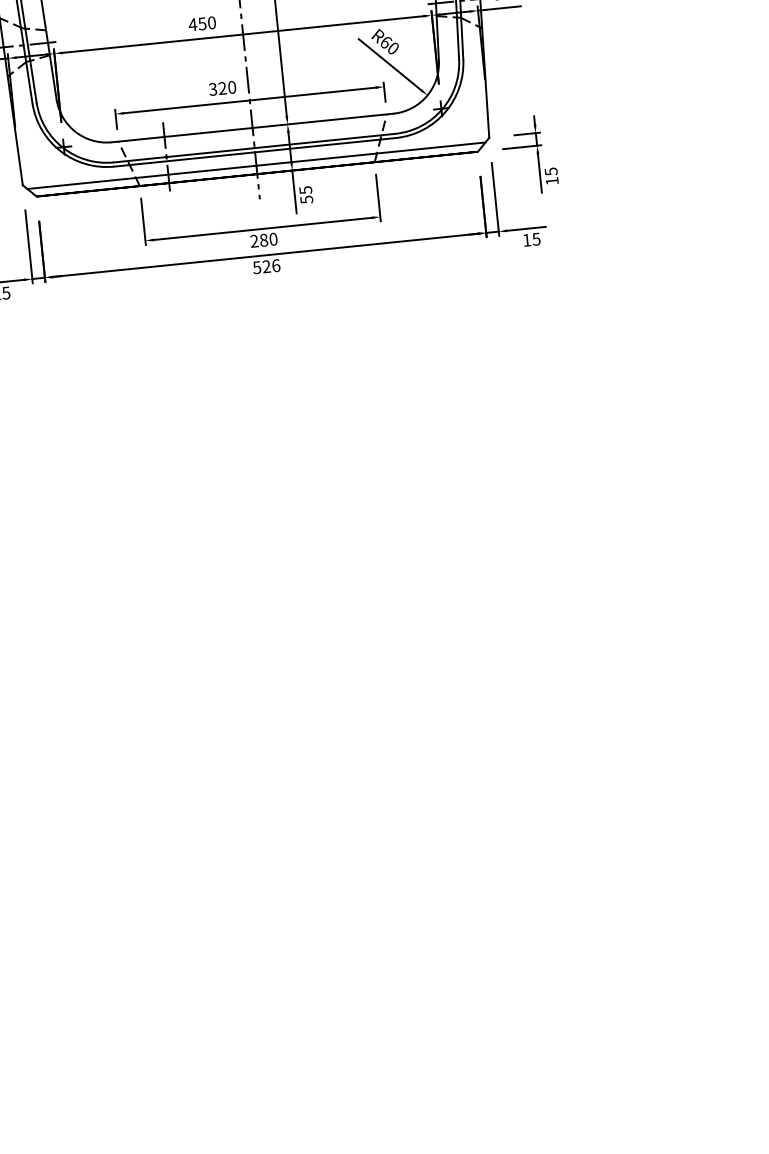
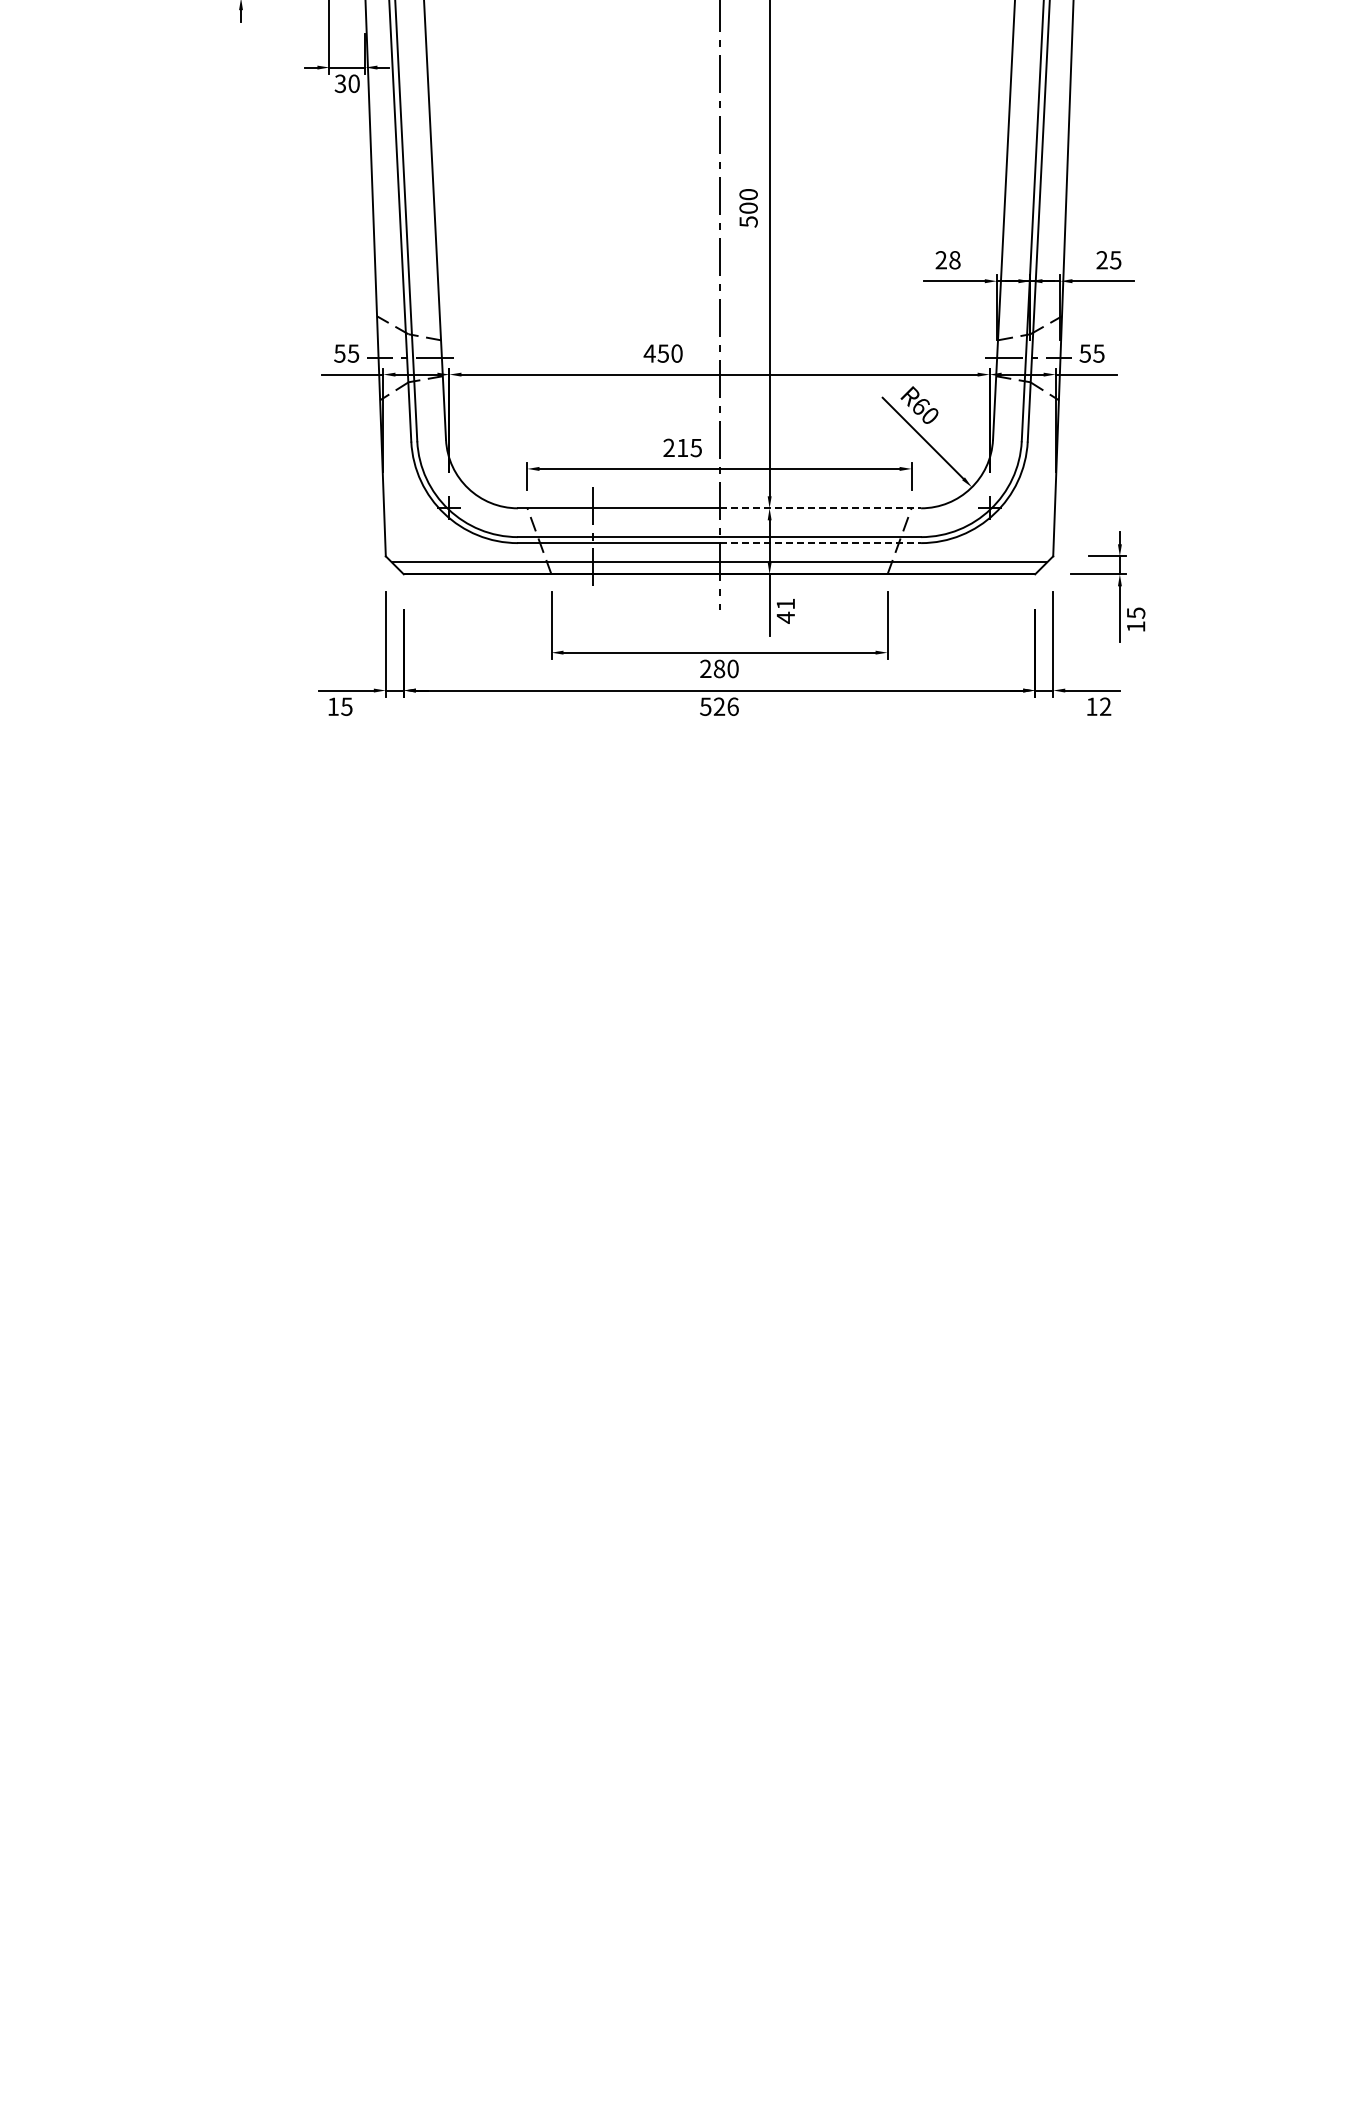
text: (222, 88) -> (682, 447), 320 -> 215
line: (323, 120) -> (820, 508), solid -> dashed
line: (325, 145) -> (820, 543), solid -> dashed
text: (305, 194) -> (785, 610), 55 -> 41
text: (536, 239) -> (1105, 706), 15 -> 12

